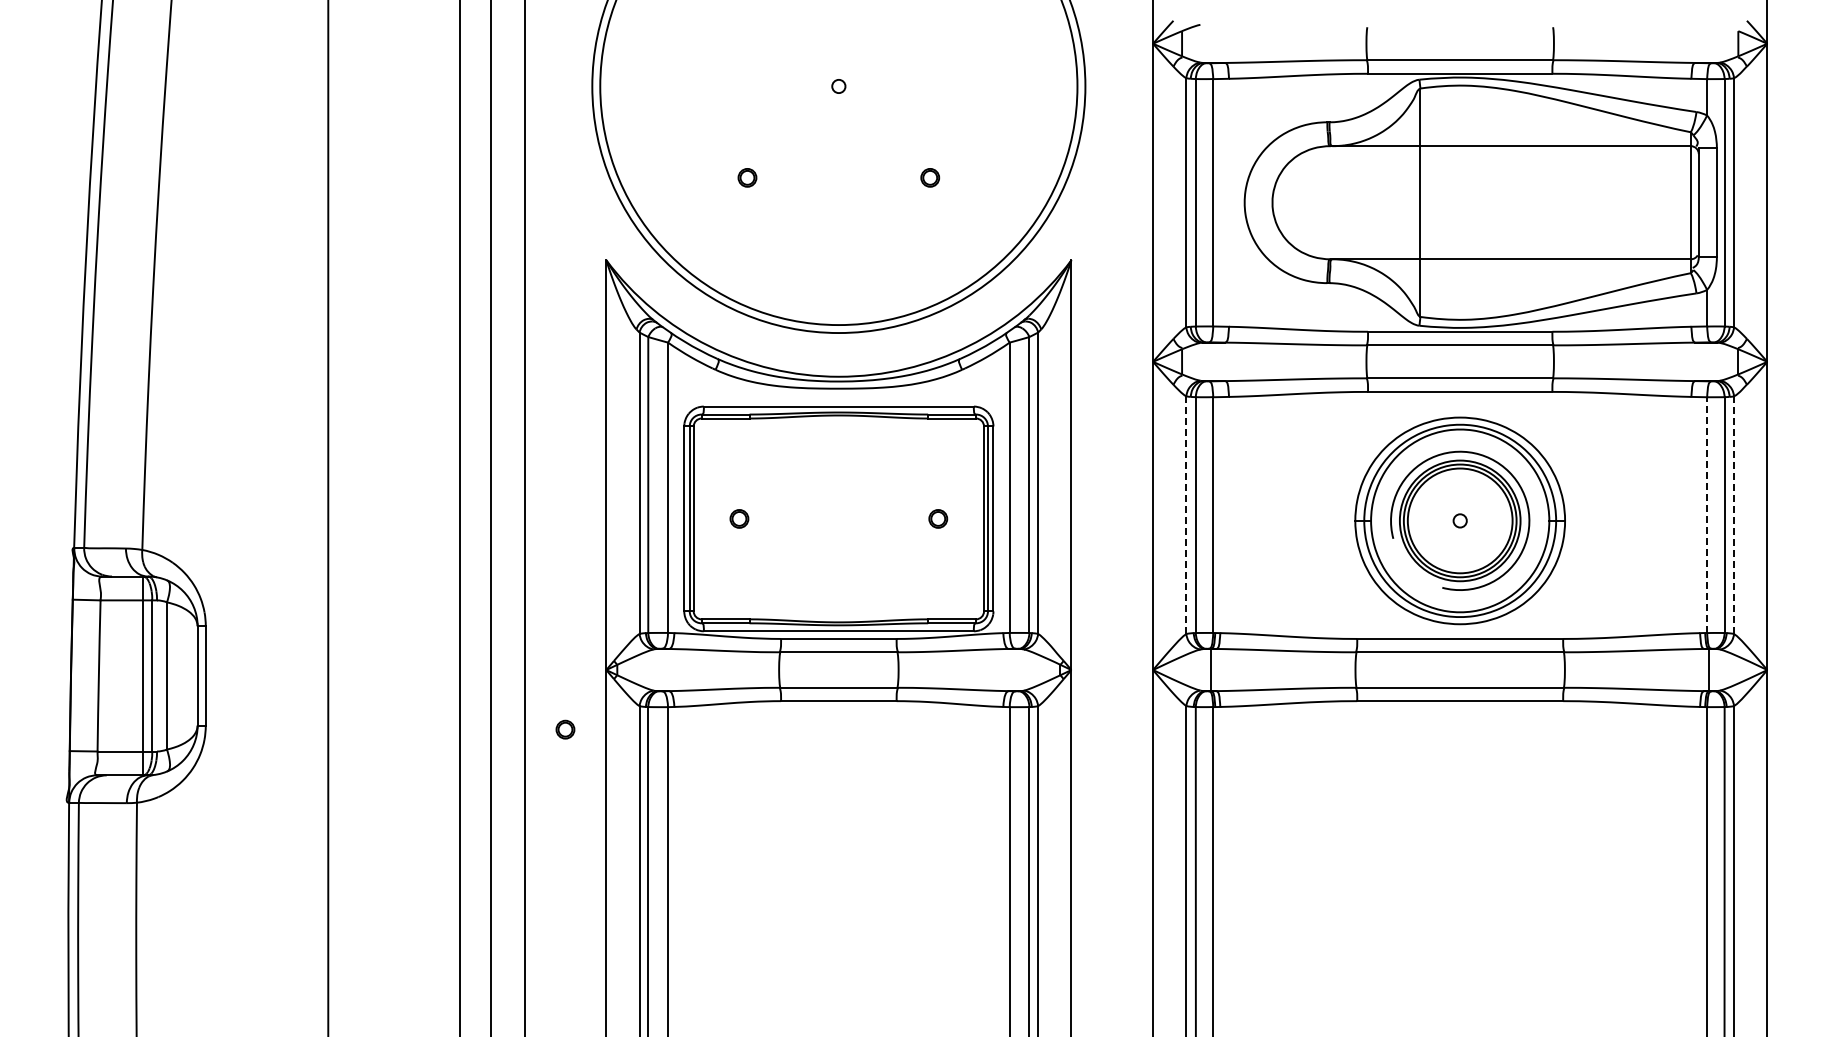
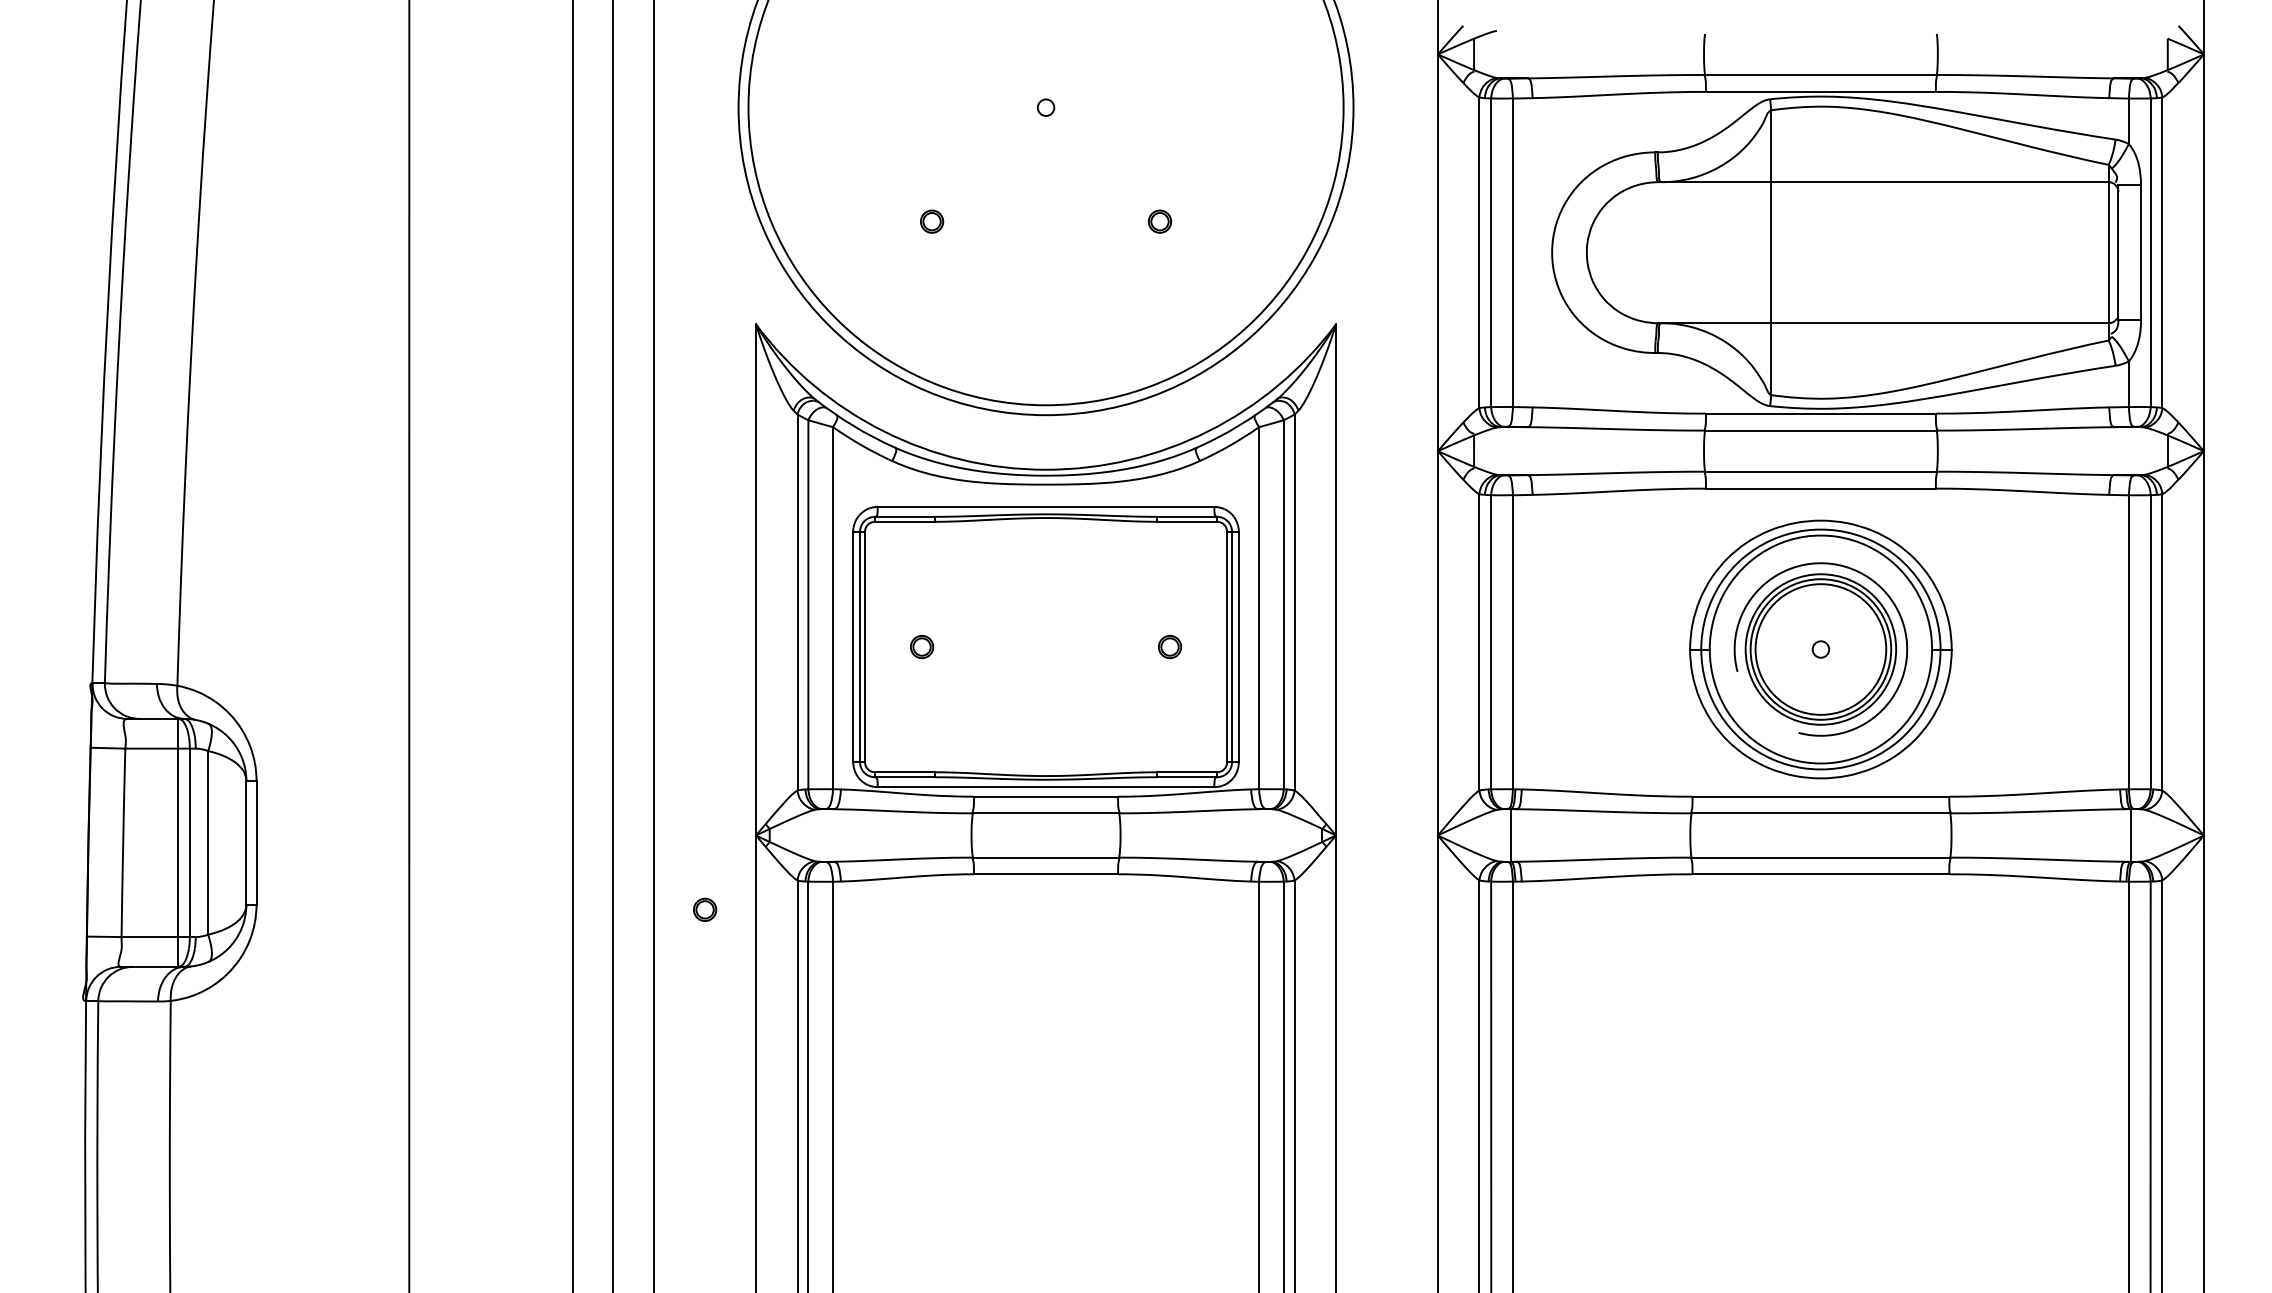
line: (1186, 515) -> (1479, 642), dashed -> solid
line: (1707, 515) -> (2129, 642), dashed -> solid
line: (1734, 515) -> (2162, 642), dashed -> solid

